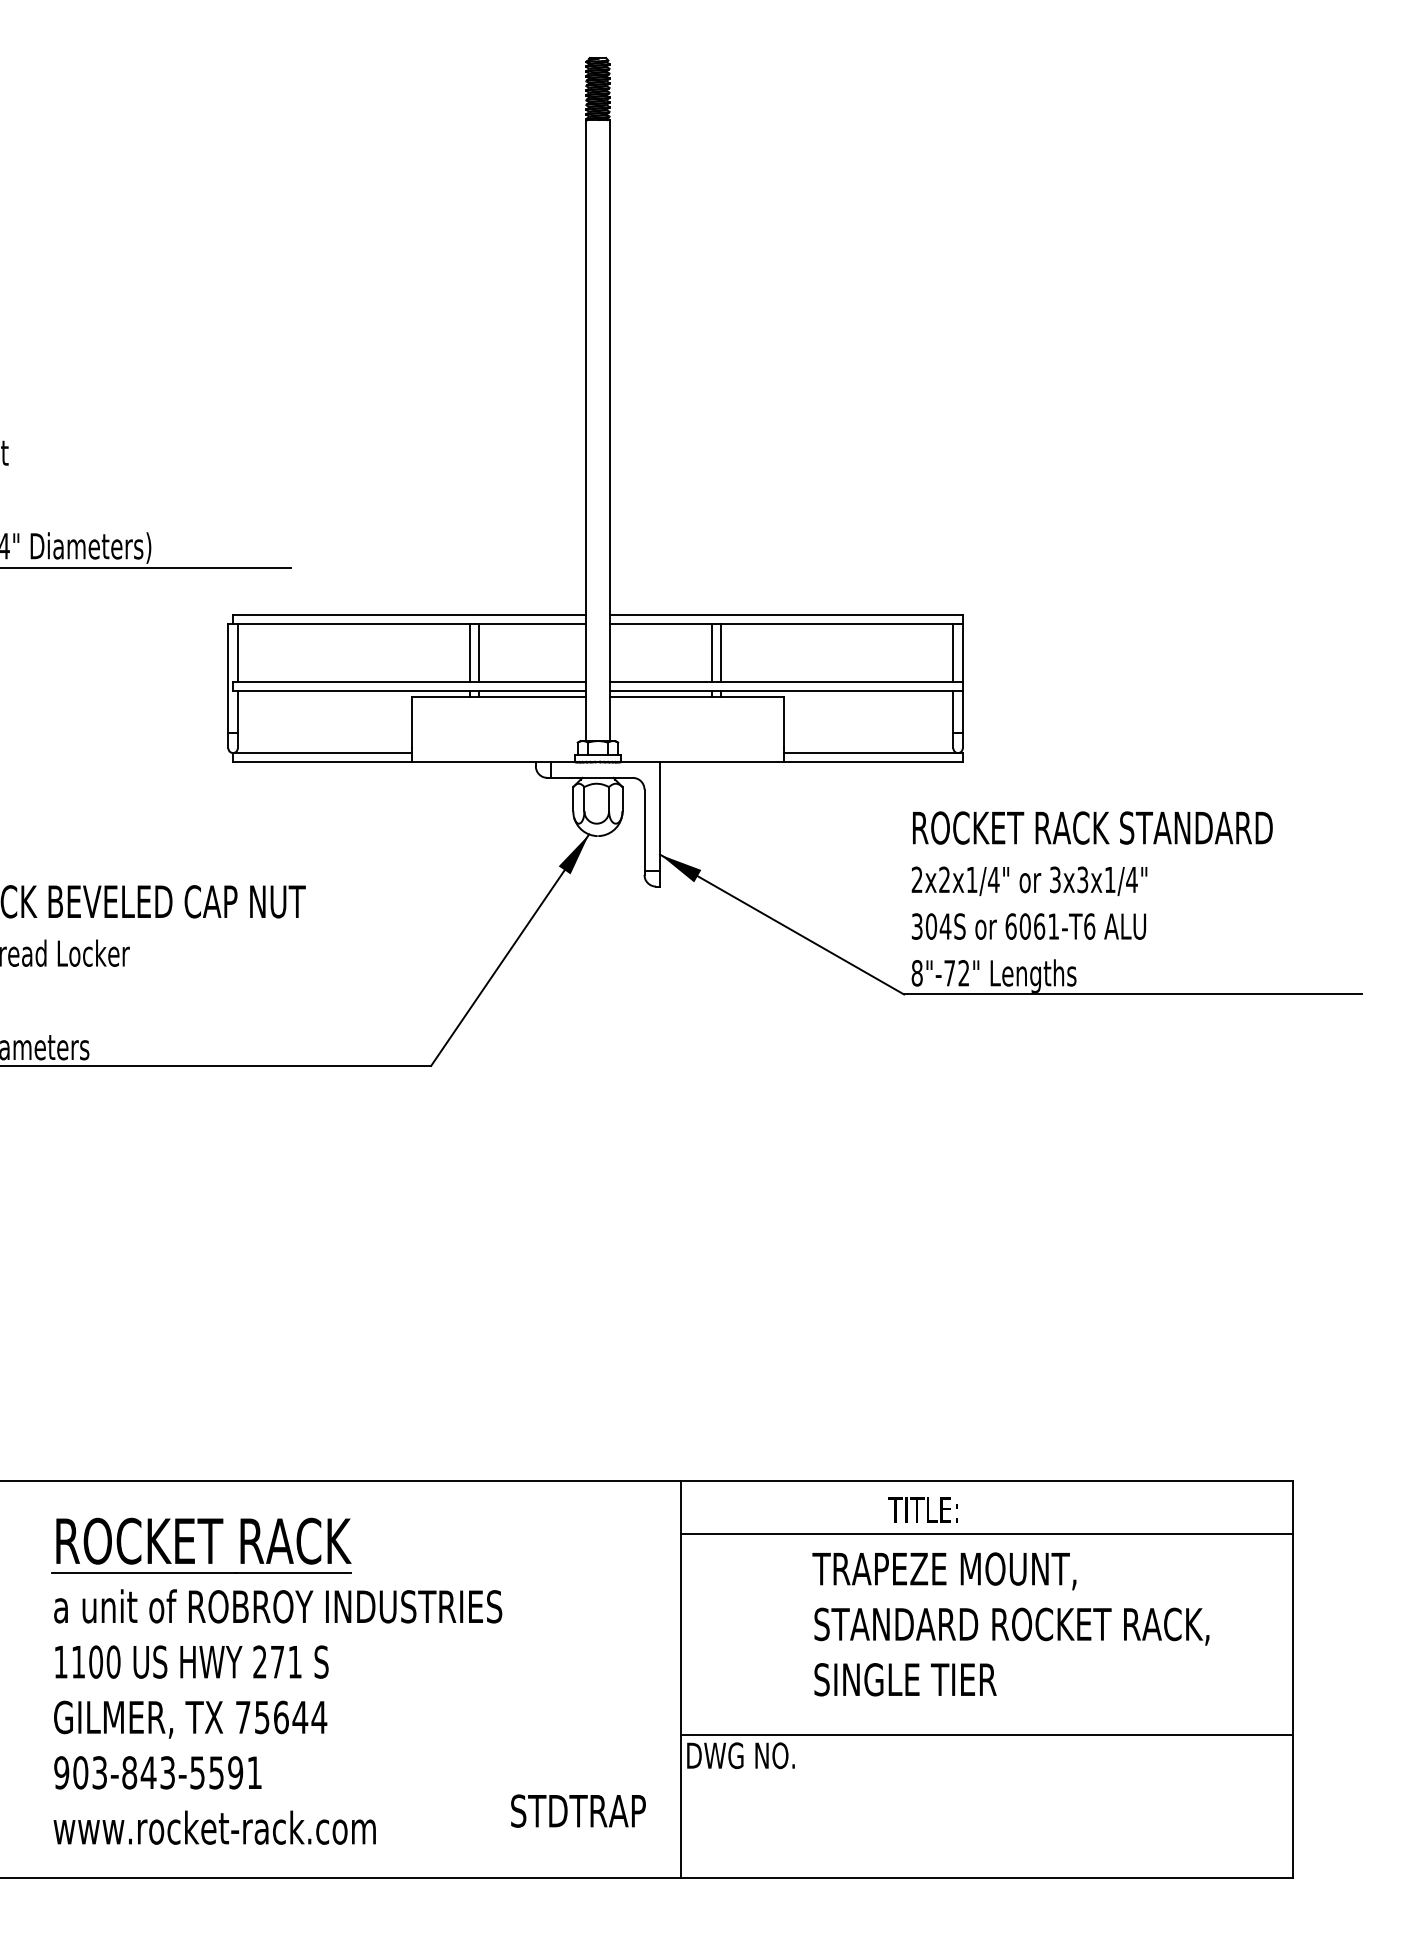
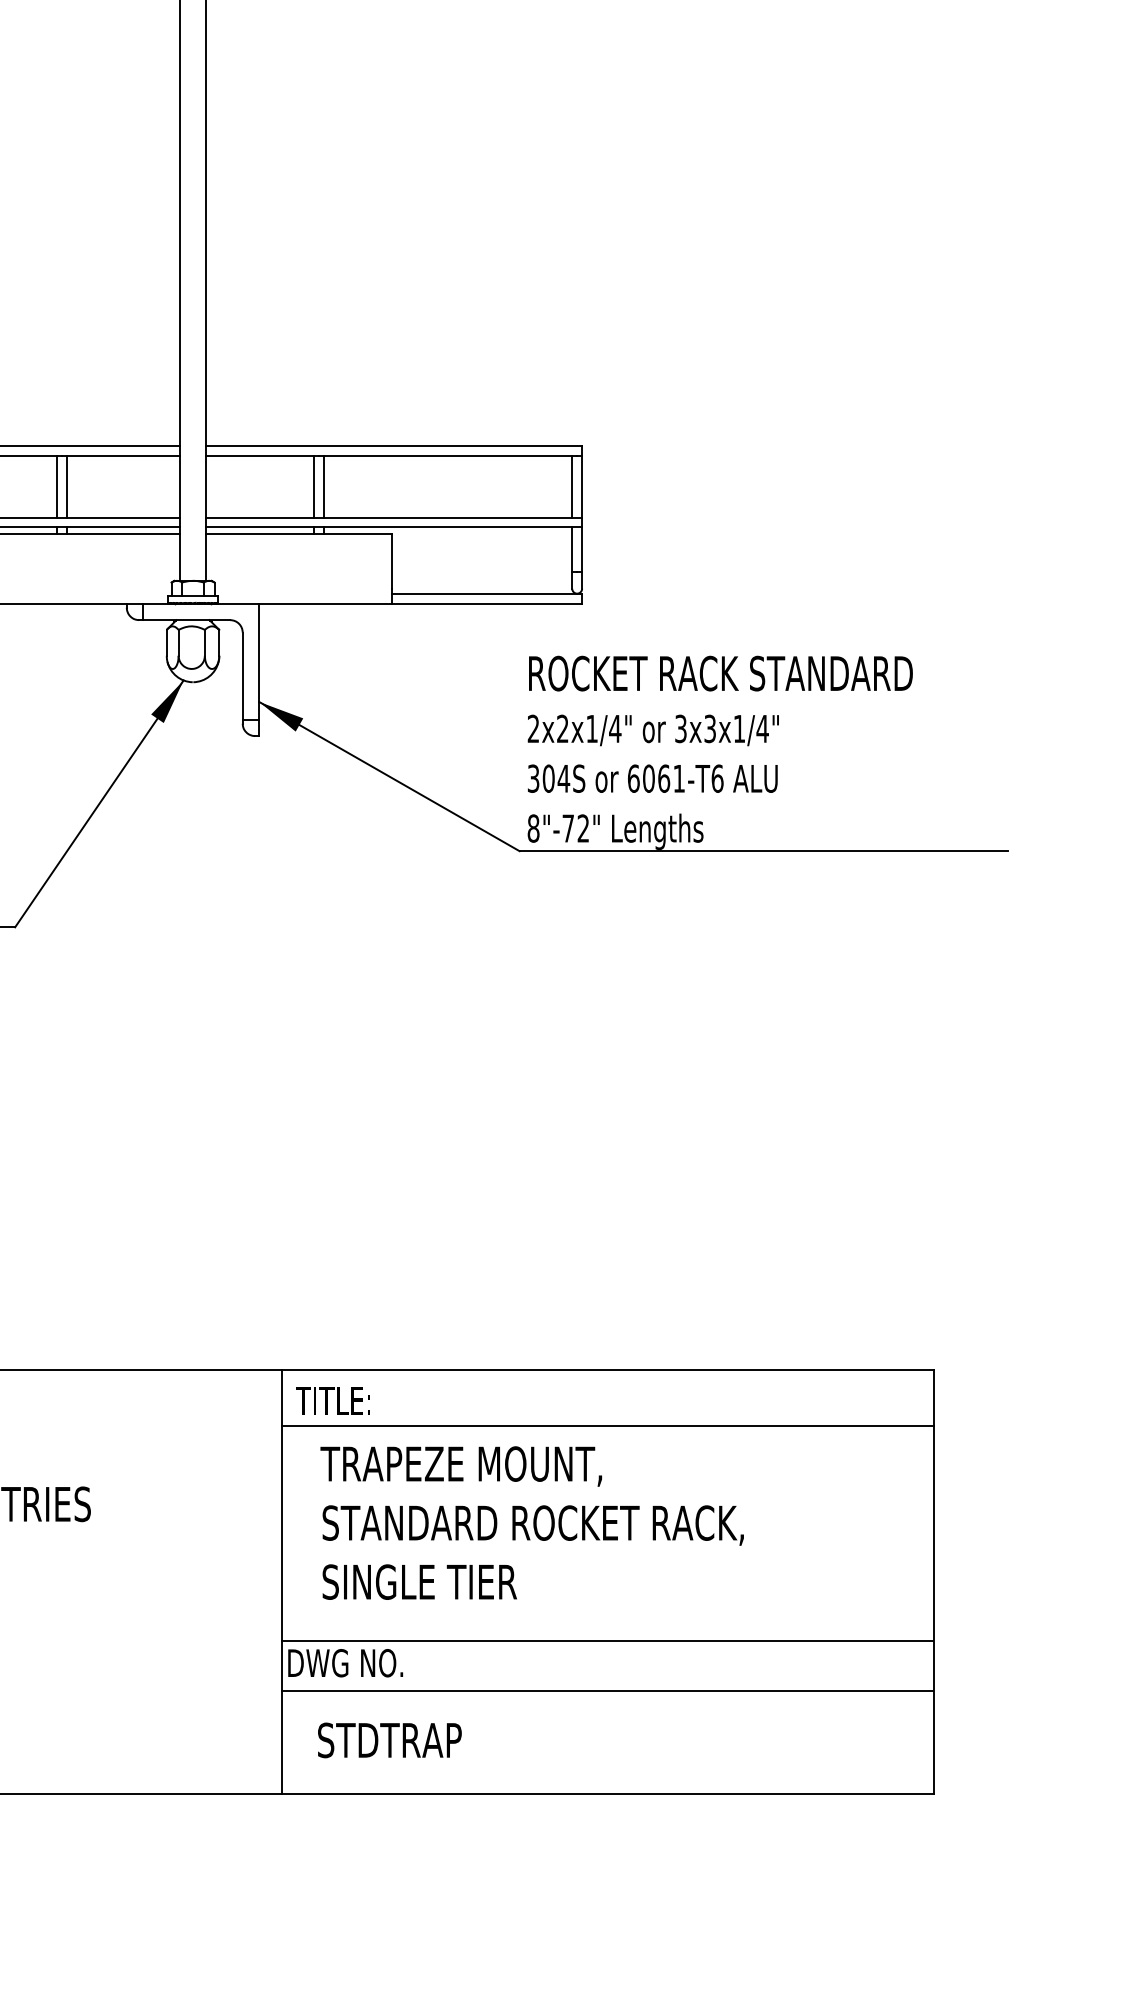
text: (922, 1509) -> (332, 1400), moved
text: (1010, 1624) -> (531, 1523), moved
line: (986, 1782) -> (607, 1691), added
text: (578, 1810) -> (389, 1739), moved

